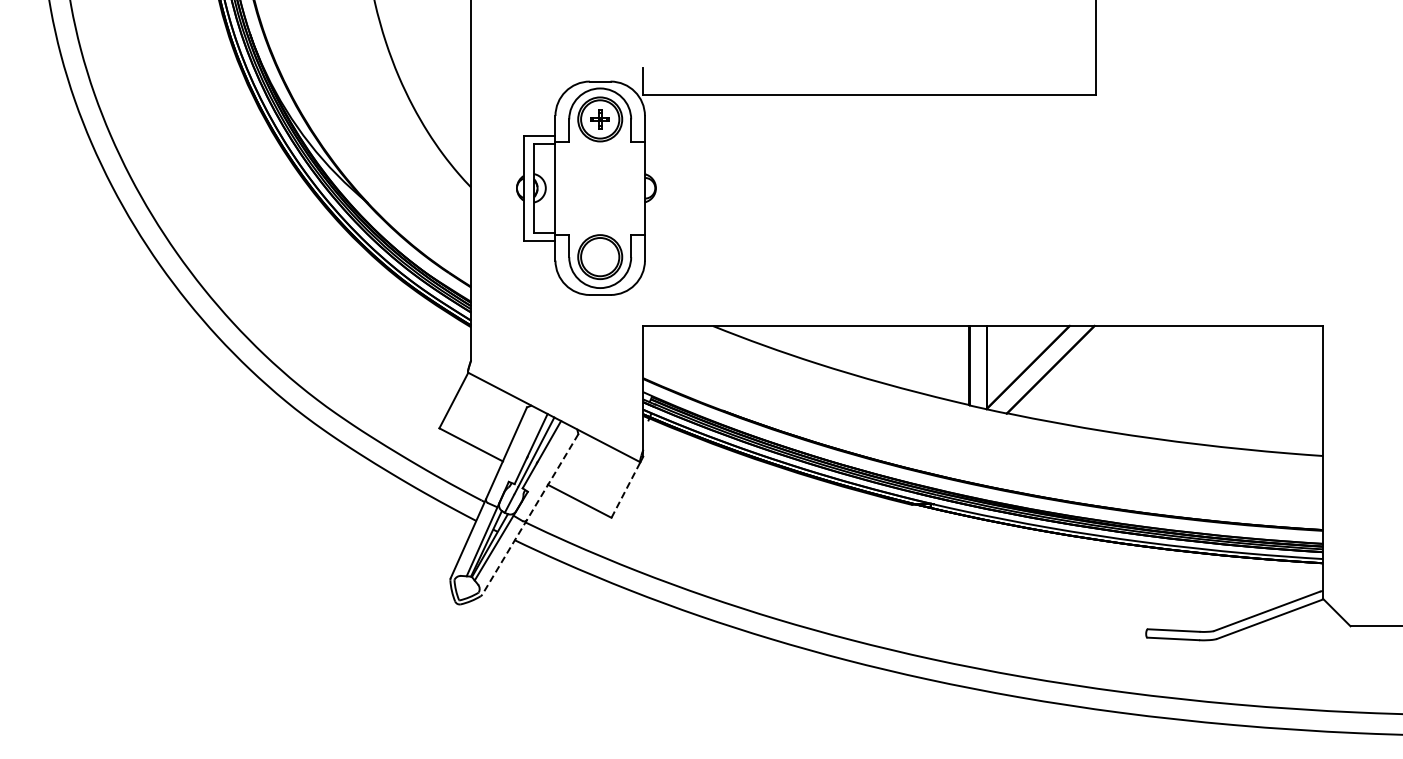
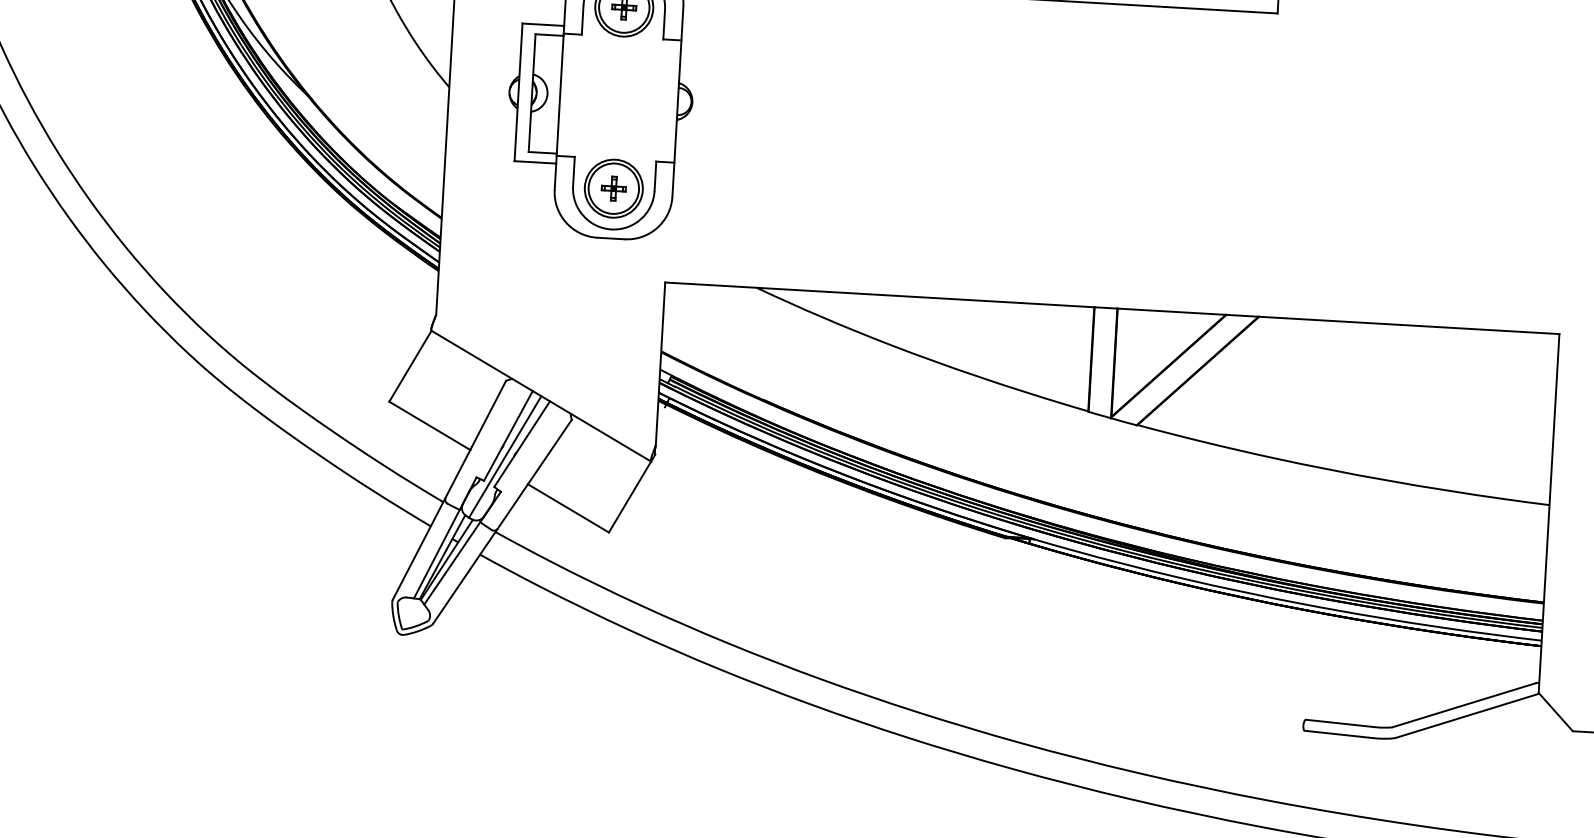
part: (599, 256) -> (612, 187), added
line: (626, 489) -> (630, 496), dashed -> solid
line: (530, 514) -> (502, 521), dashed -> solid

